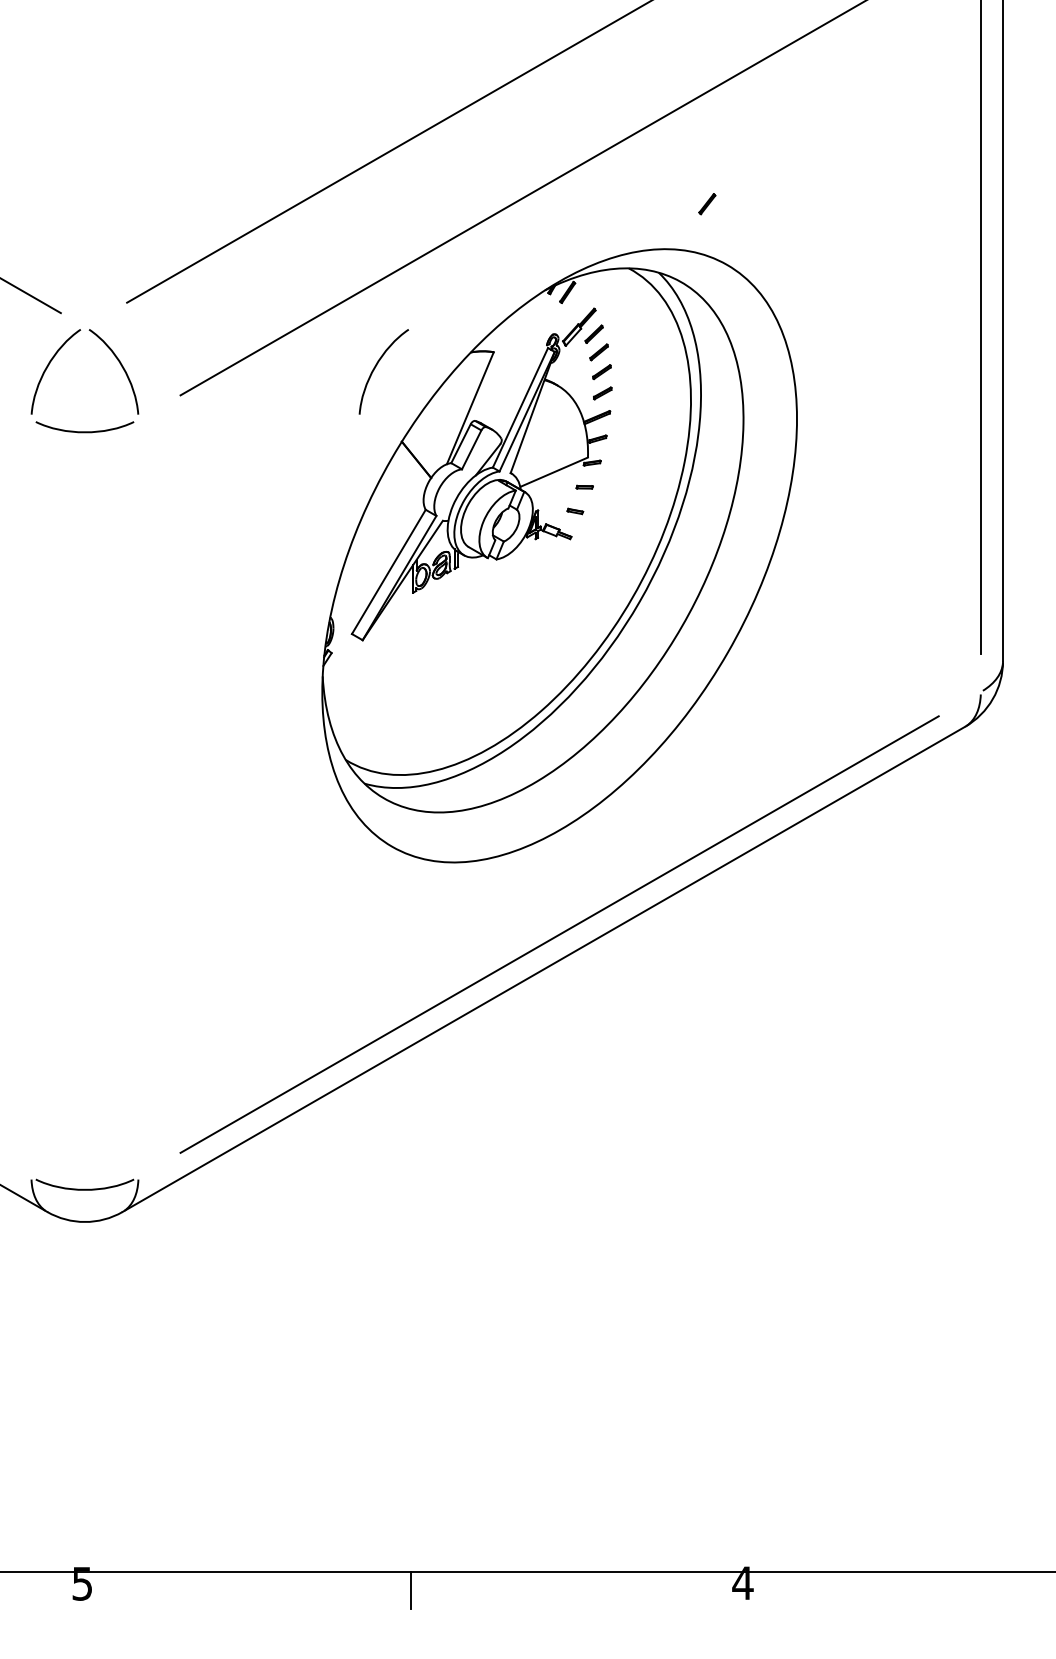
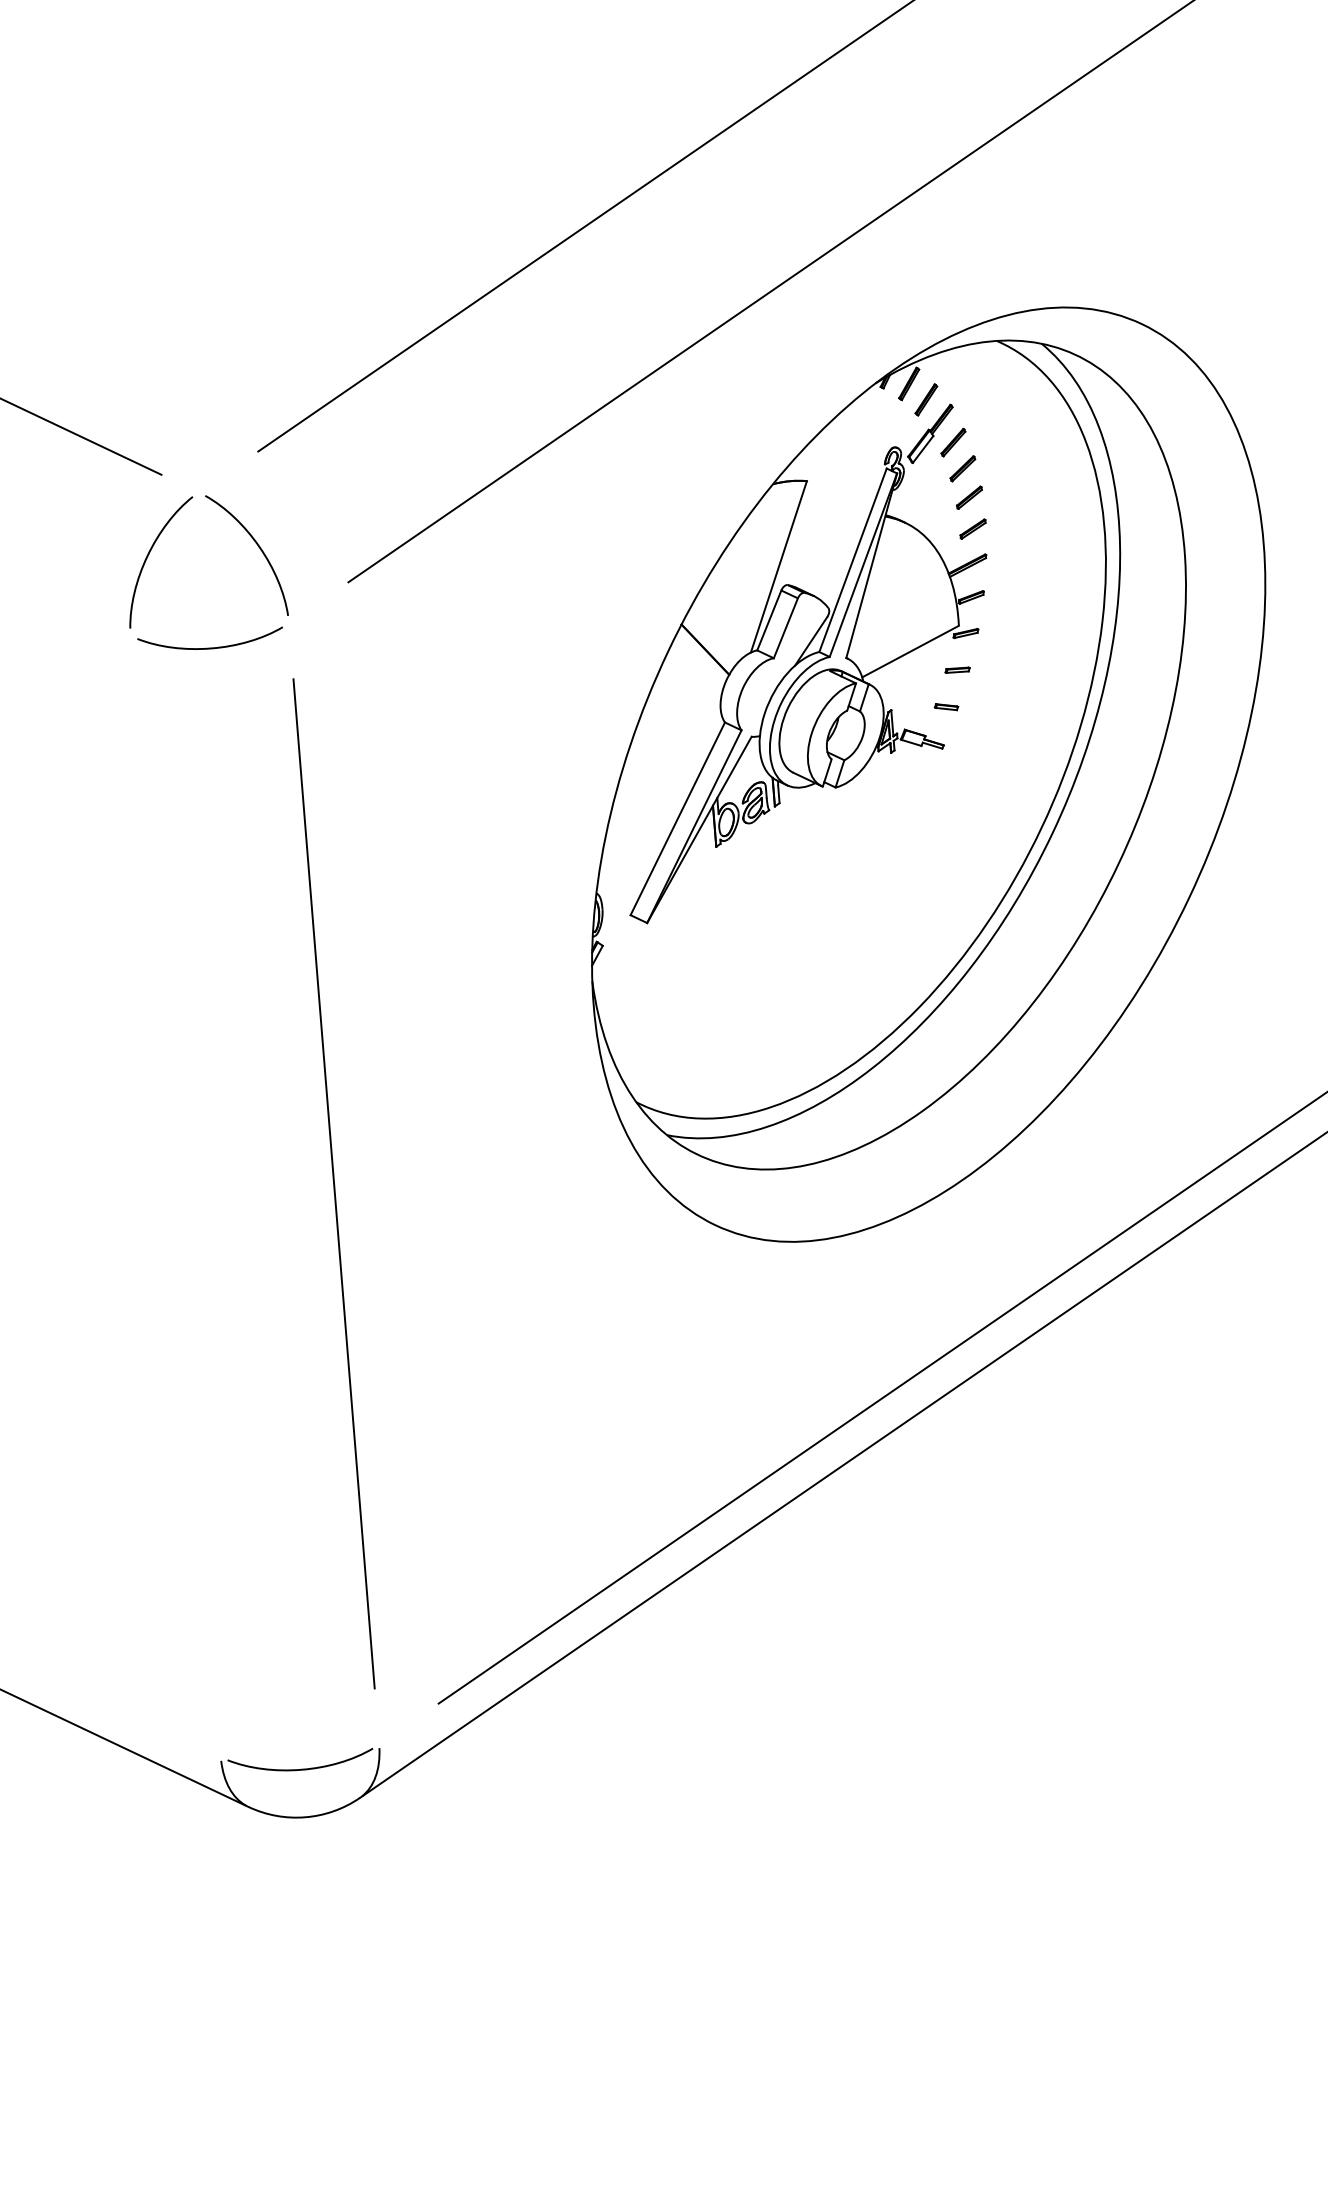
part: (707, 204) -> (926, 400), moved
curve: (377, 365) -> (636, 514), removed
line: (138, 798) -> (334, 1184), added

